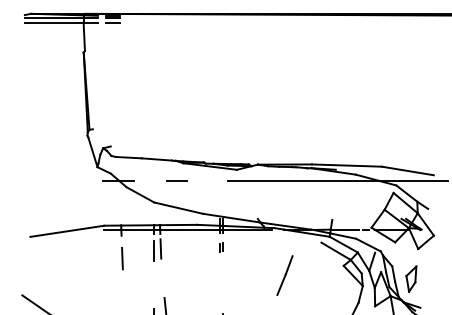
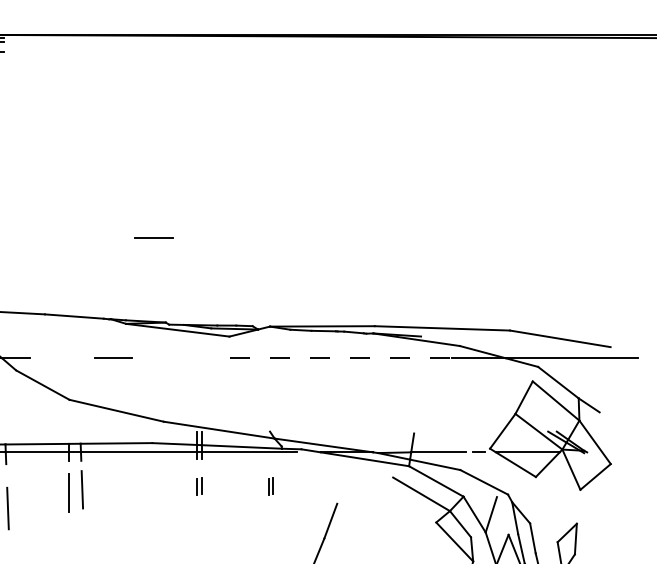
line: (197, 118) -> (153, 237), added
line: (289, 181) -> (331, 359), solid -> dashed
part: (258, 247) -> (271, 486), added

